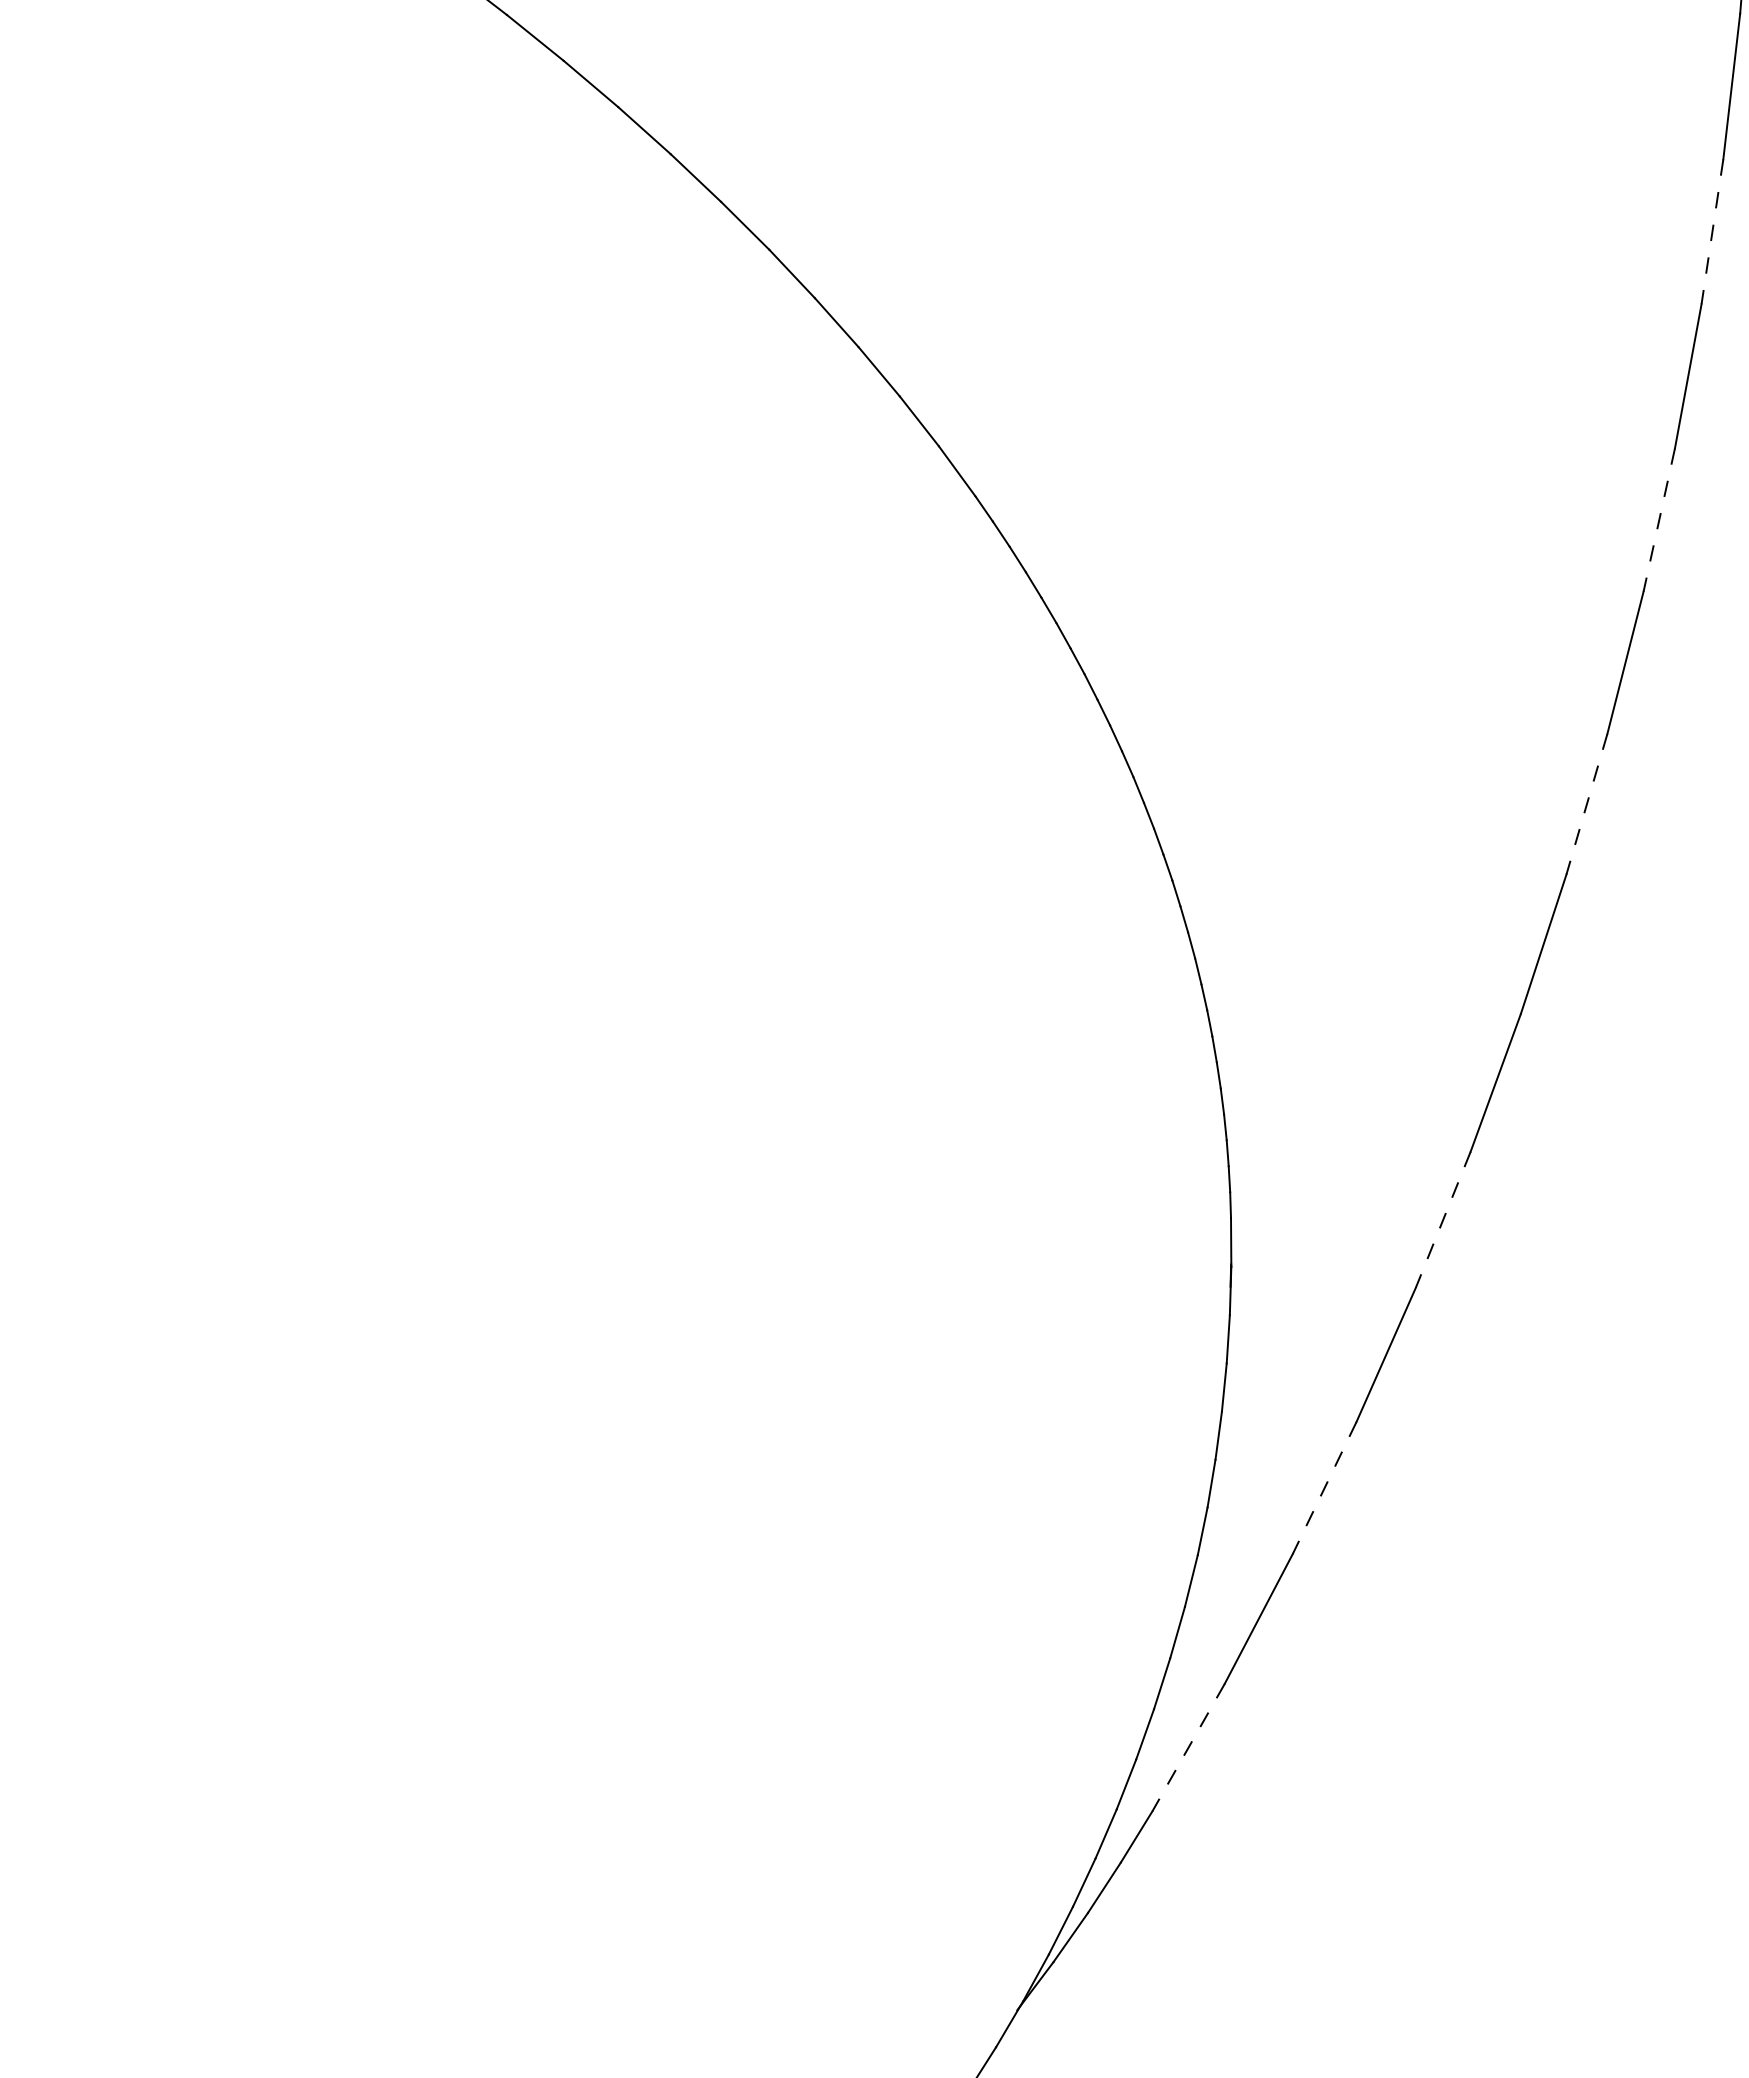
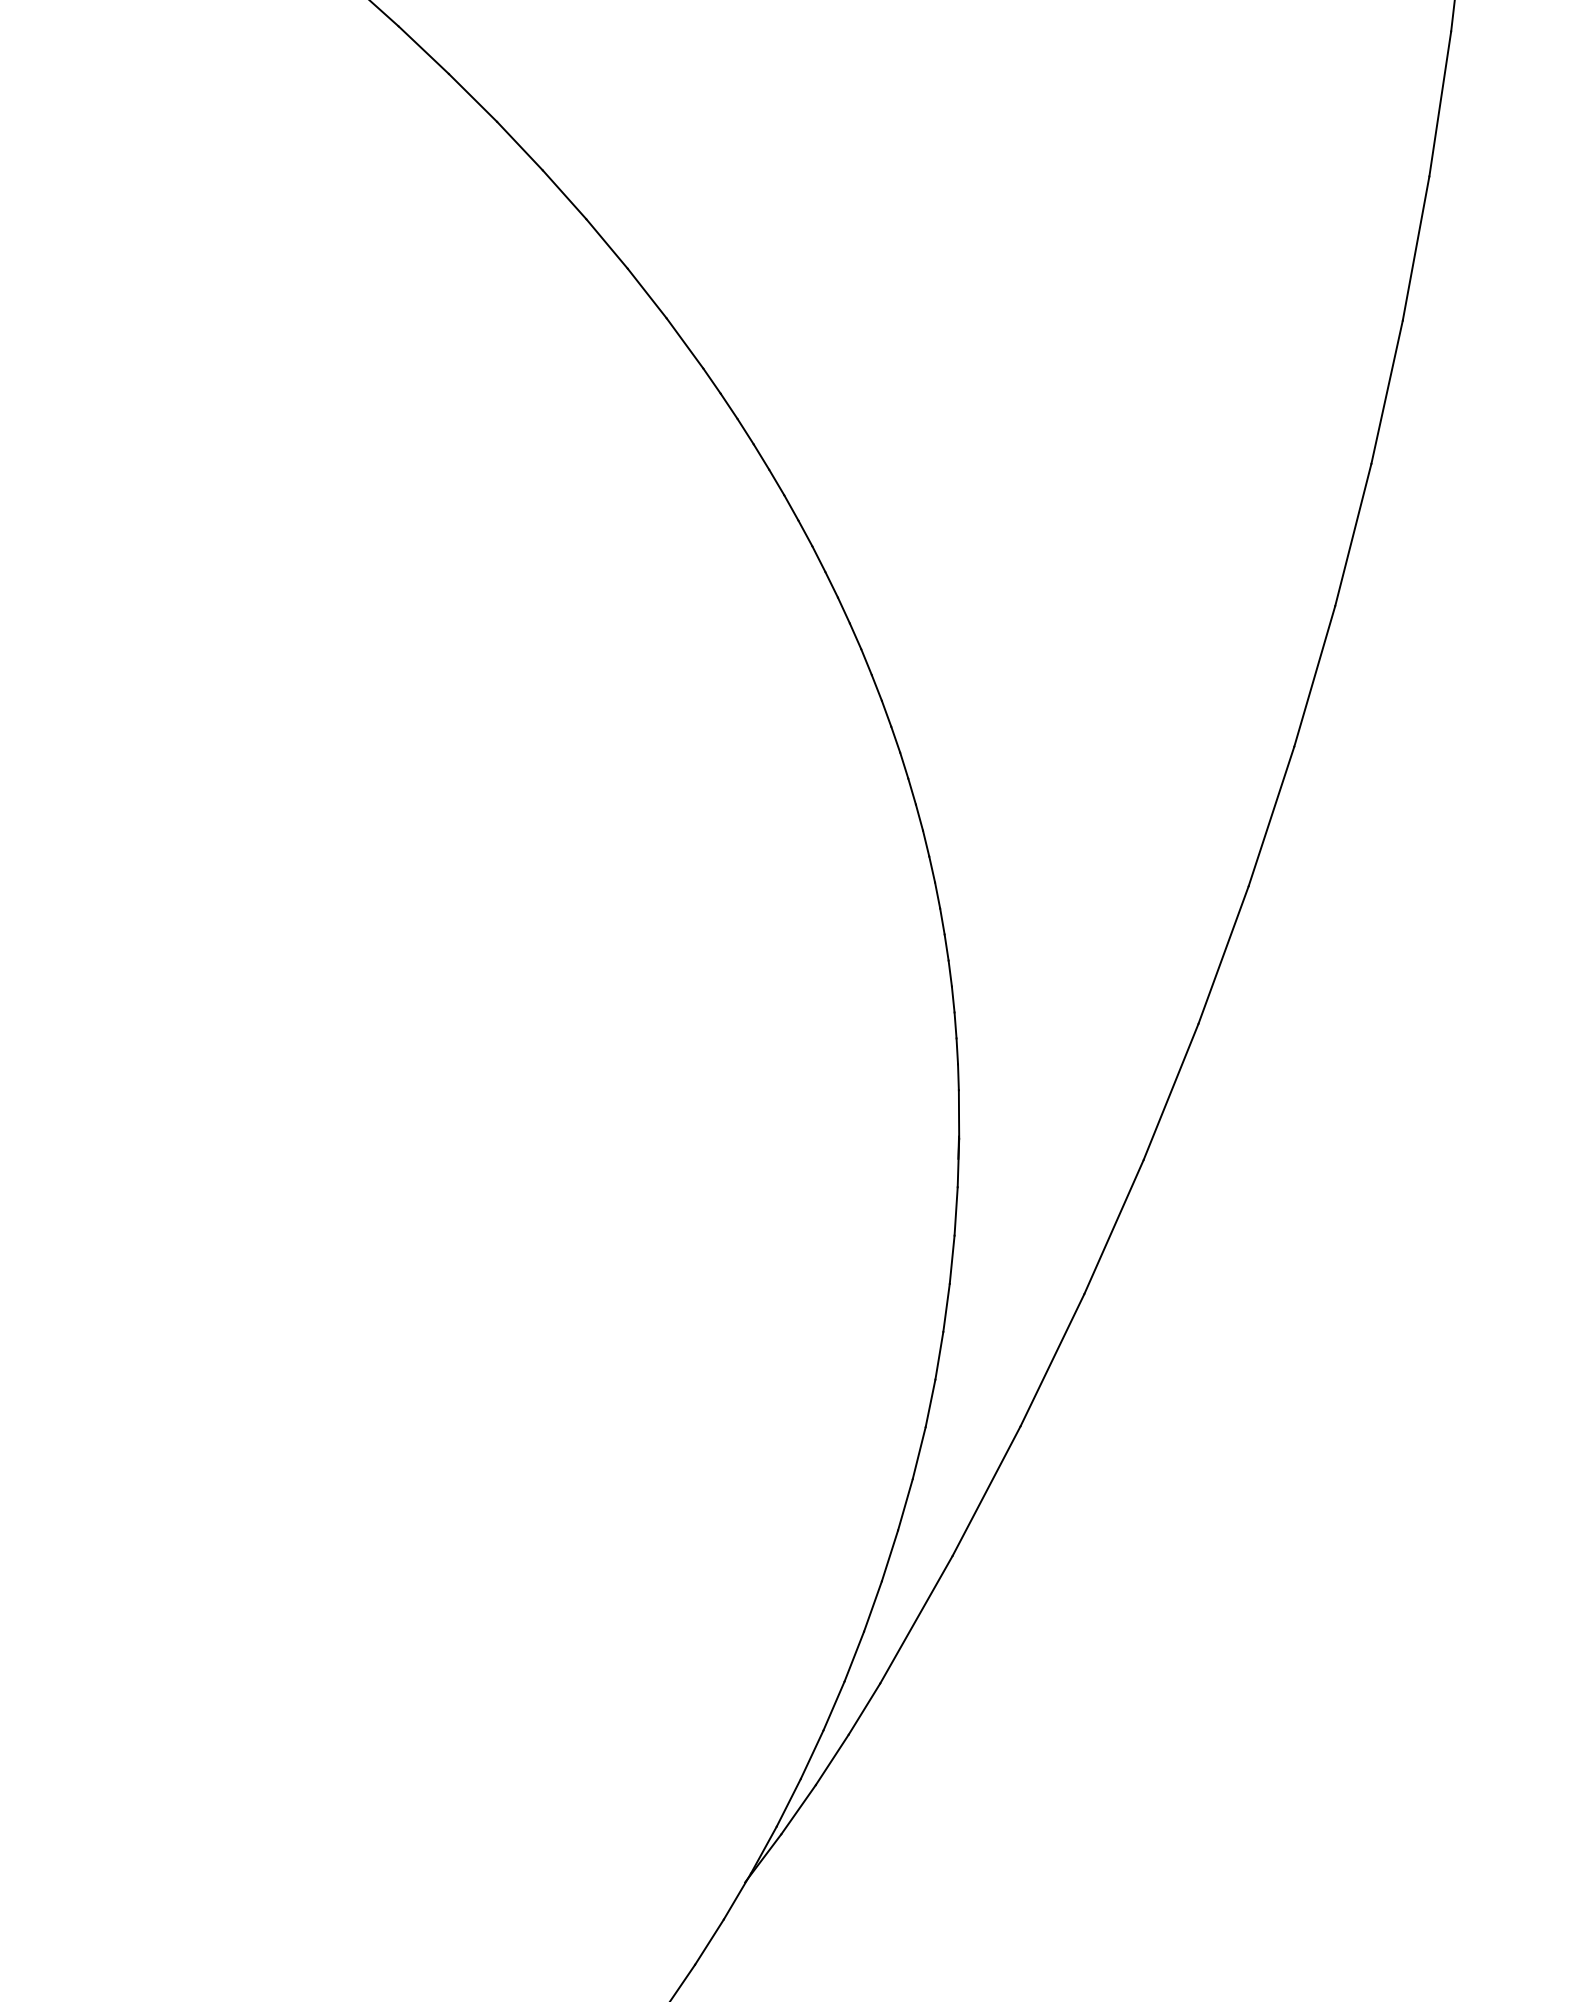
line: (1712, 232) -> (1440, 104), dashed -> solid
line: (1659, 520) -> (1387, 392), dashed -> solid
line: (1586, 804) -> (1314, 676), dashed -> solid
line: (1443, 1220) -> (1171, 1092), dashed -> solid
line: (1324, 1488) -> (1052, 1360), dashed -> solid
line: (1188, 1748) -> (916, 1620), dashed -> solid

